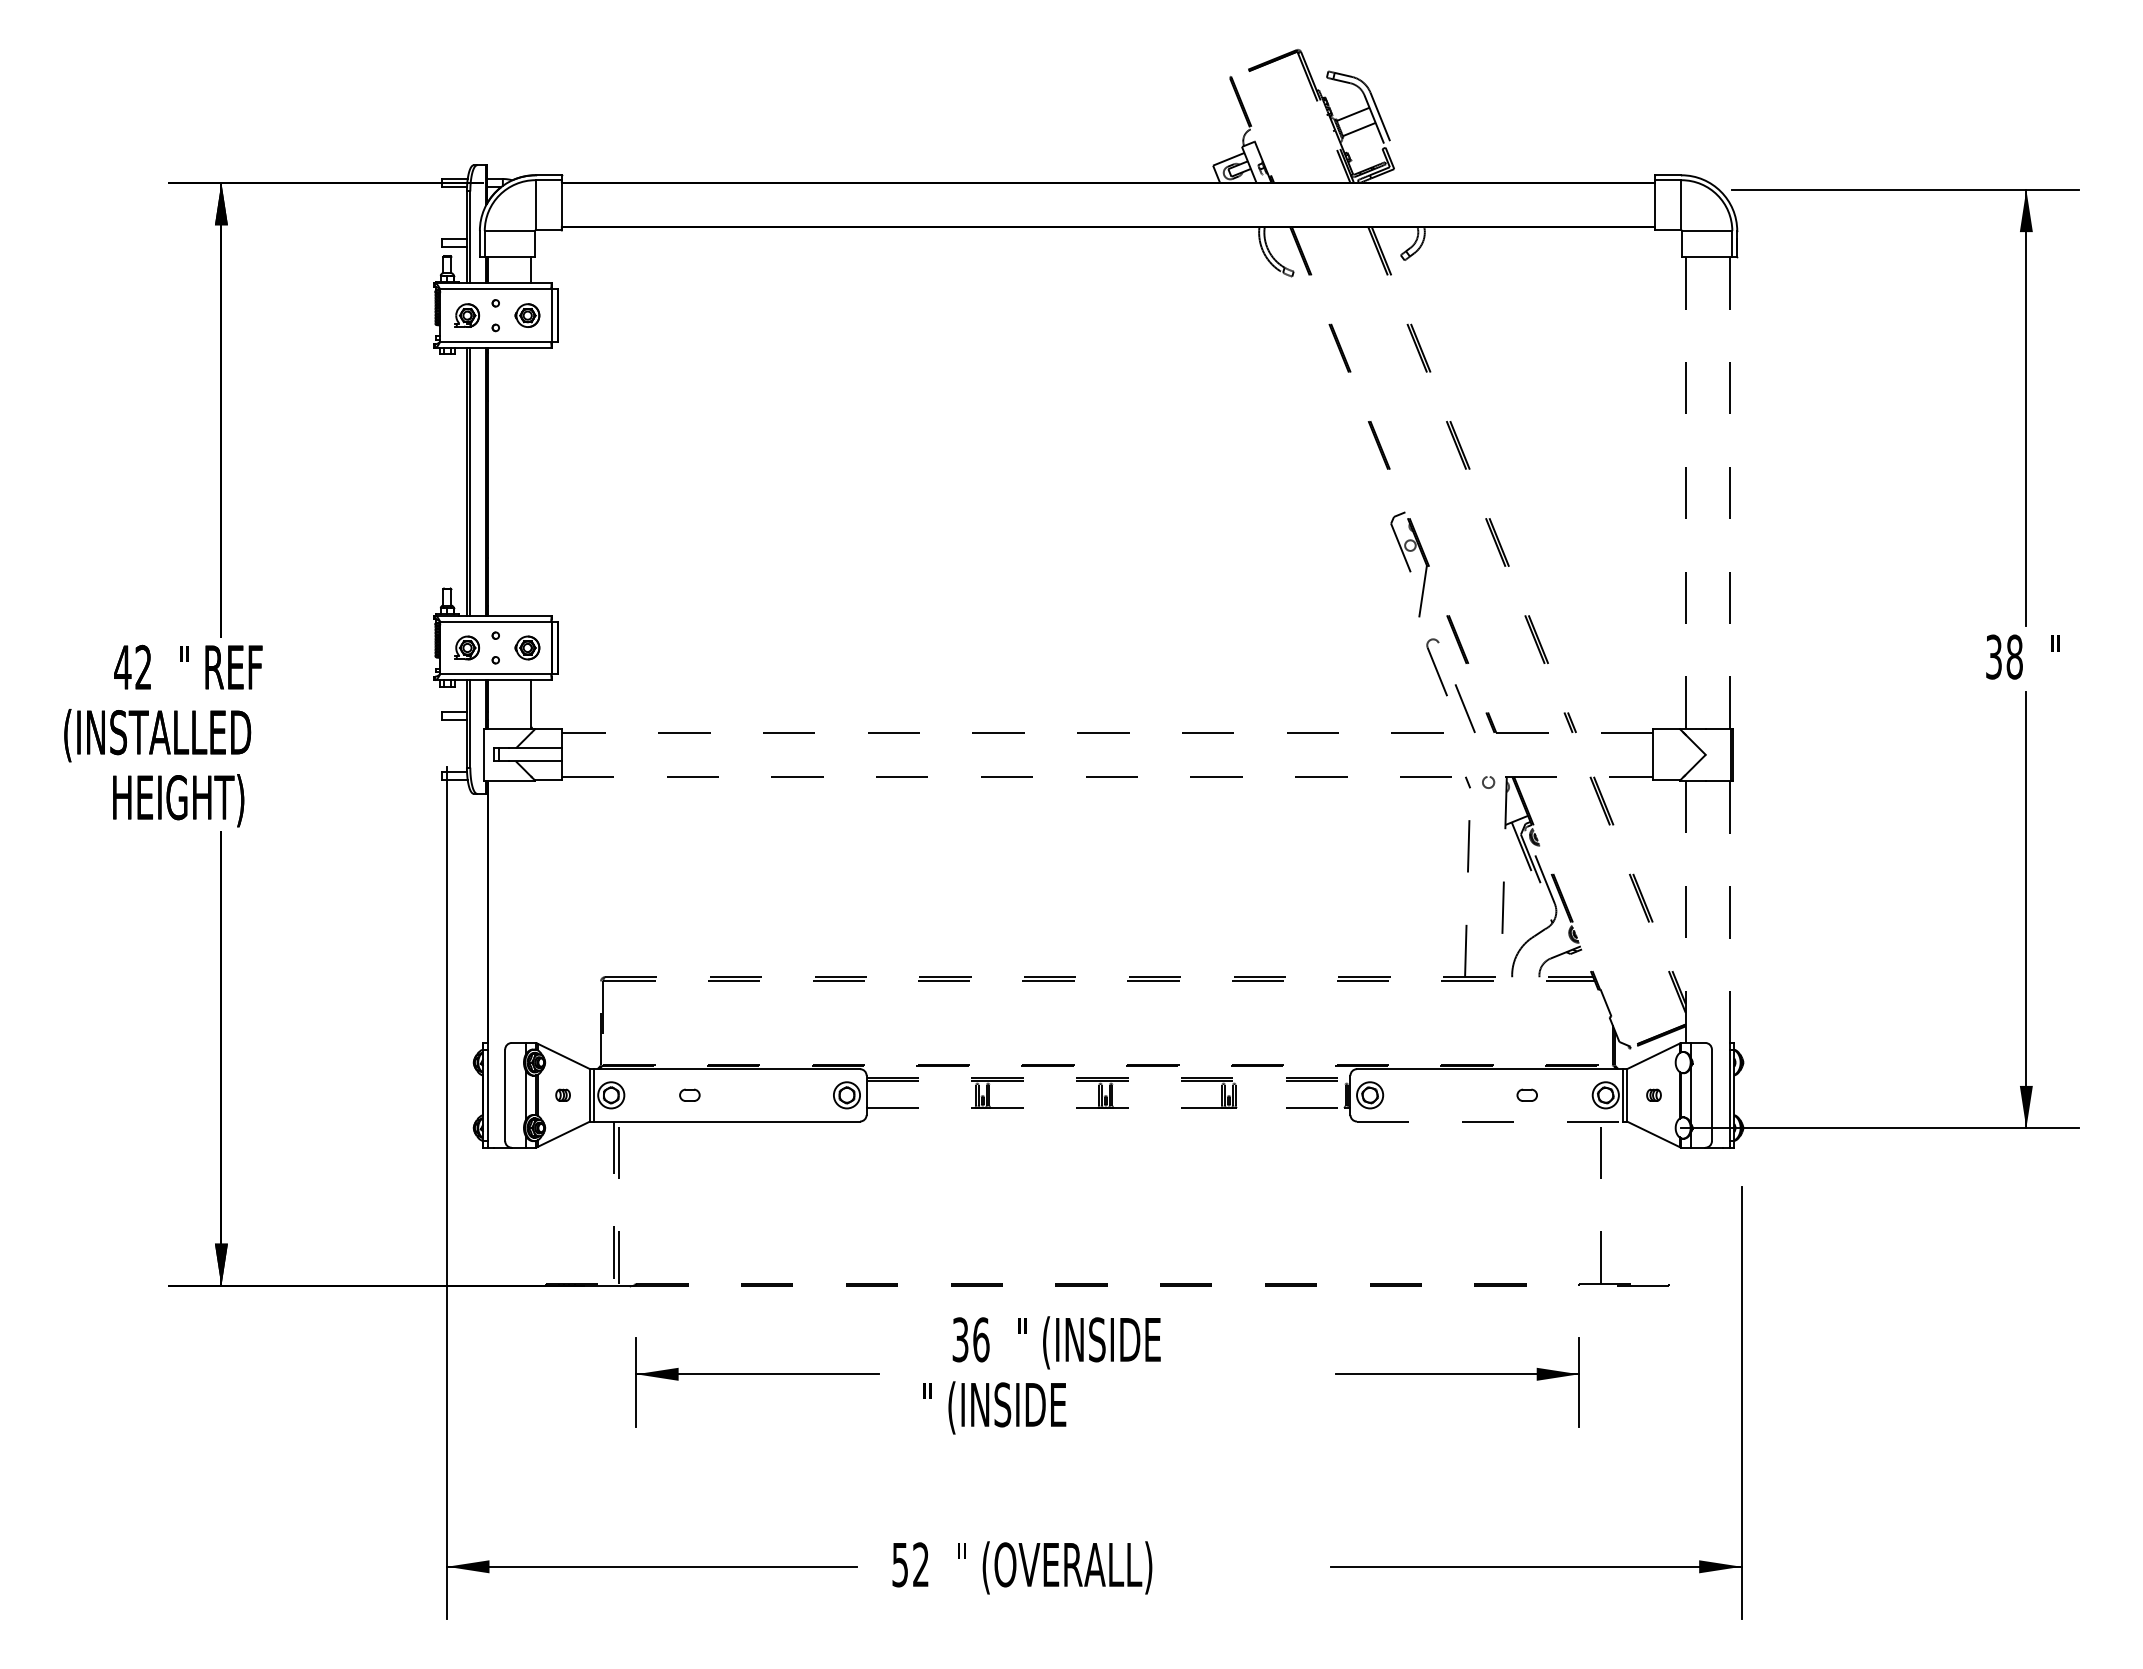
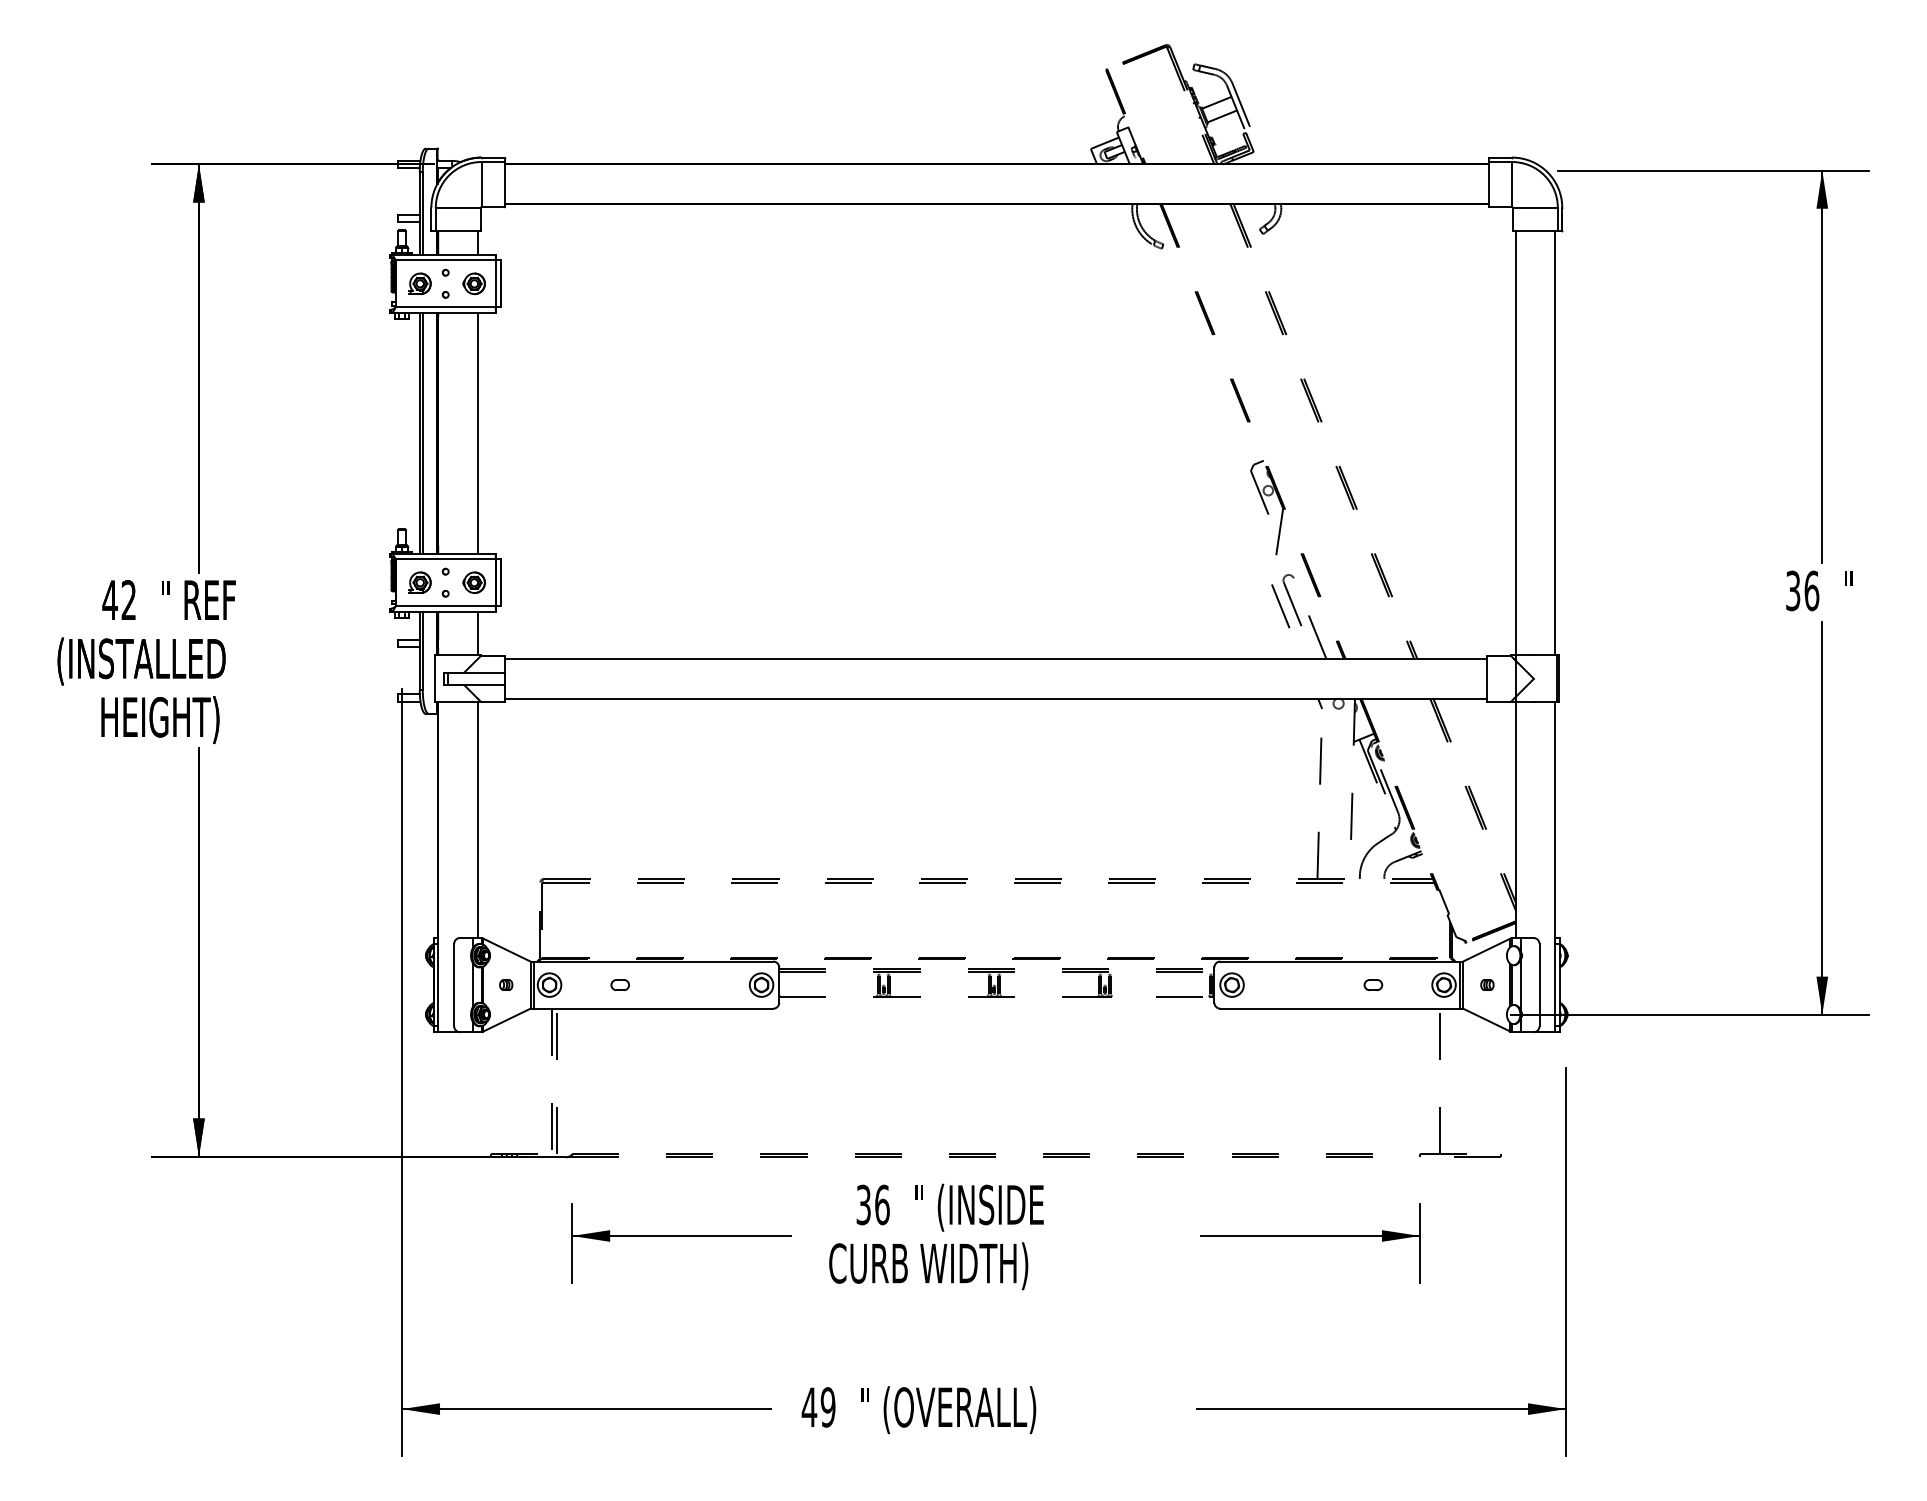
line: (531, 481) -> (477, 433), added
line: (1729, 492) -> (1555, 442), dashed -> solid
line: (1685, 650) -> (1515, 585), dashed -> solid
text: (2014, 656) -> (1811, 590), 38 -> 36
line: (1423, 673) -> (1280, 605), added
line: (1107, 732) -> (995, 658), dashed -> solid
line: (1107, 776) -> (995, 698), dashed -> solid
line: (531, 911) -> (477, 819), added
line: (1729, 911) -> (1555, 819), dashed -> solid
line: (1490, 1121) -> (1340, 1008), dashed -> solid
text: (1032, 1407) -> (928, 1265), " (INSIDE -> CURB WIDTH)
text: (910, 1564) -> (818, 1407), 52 -> 49

